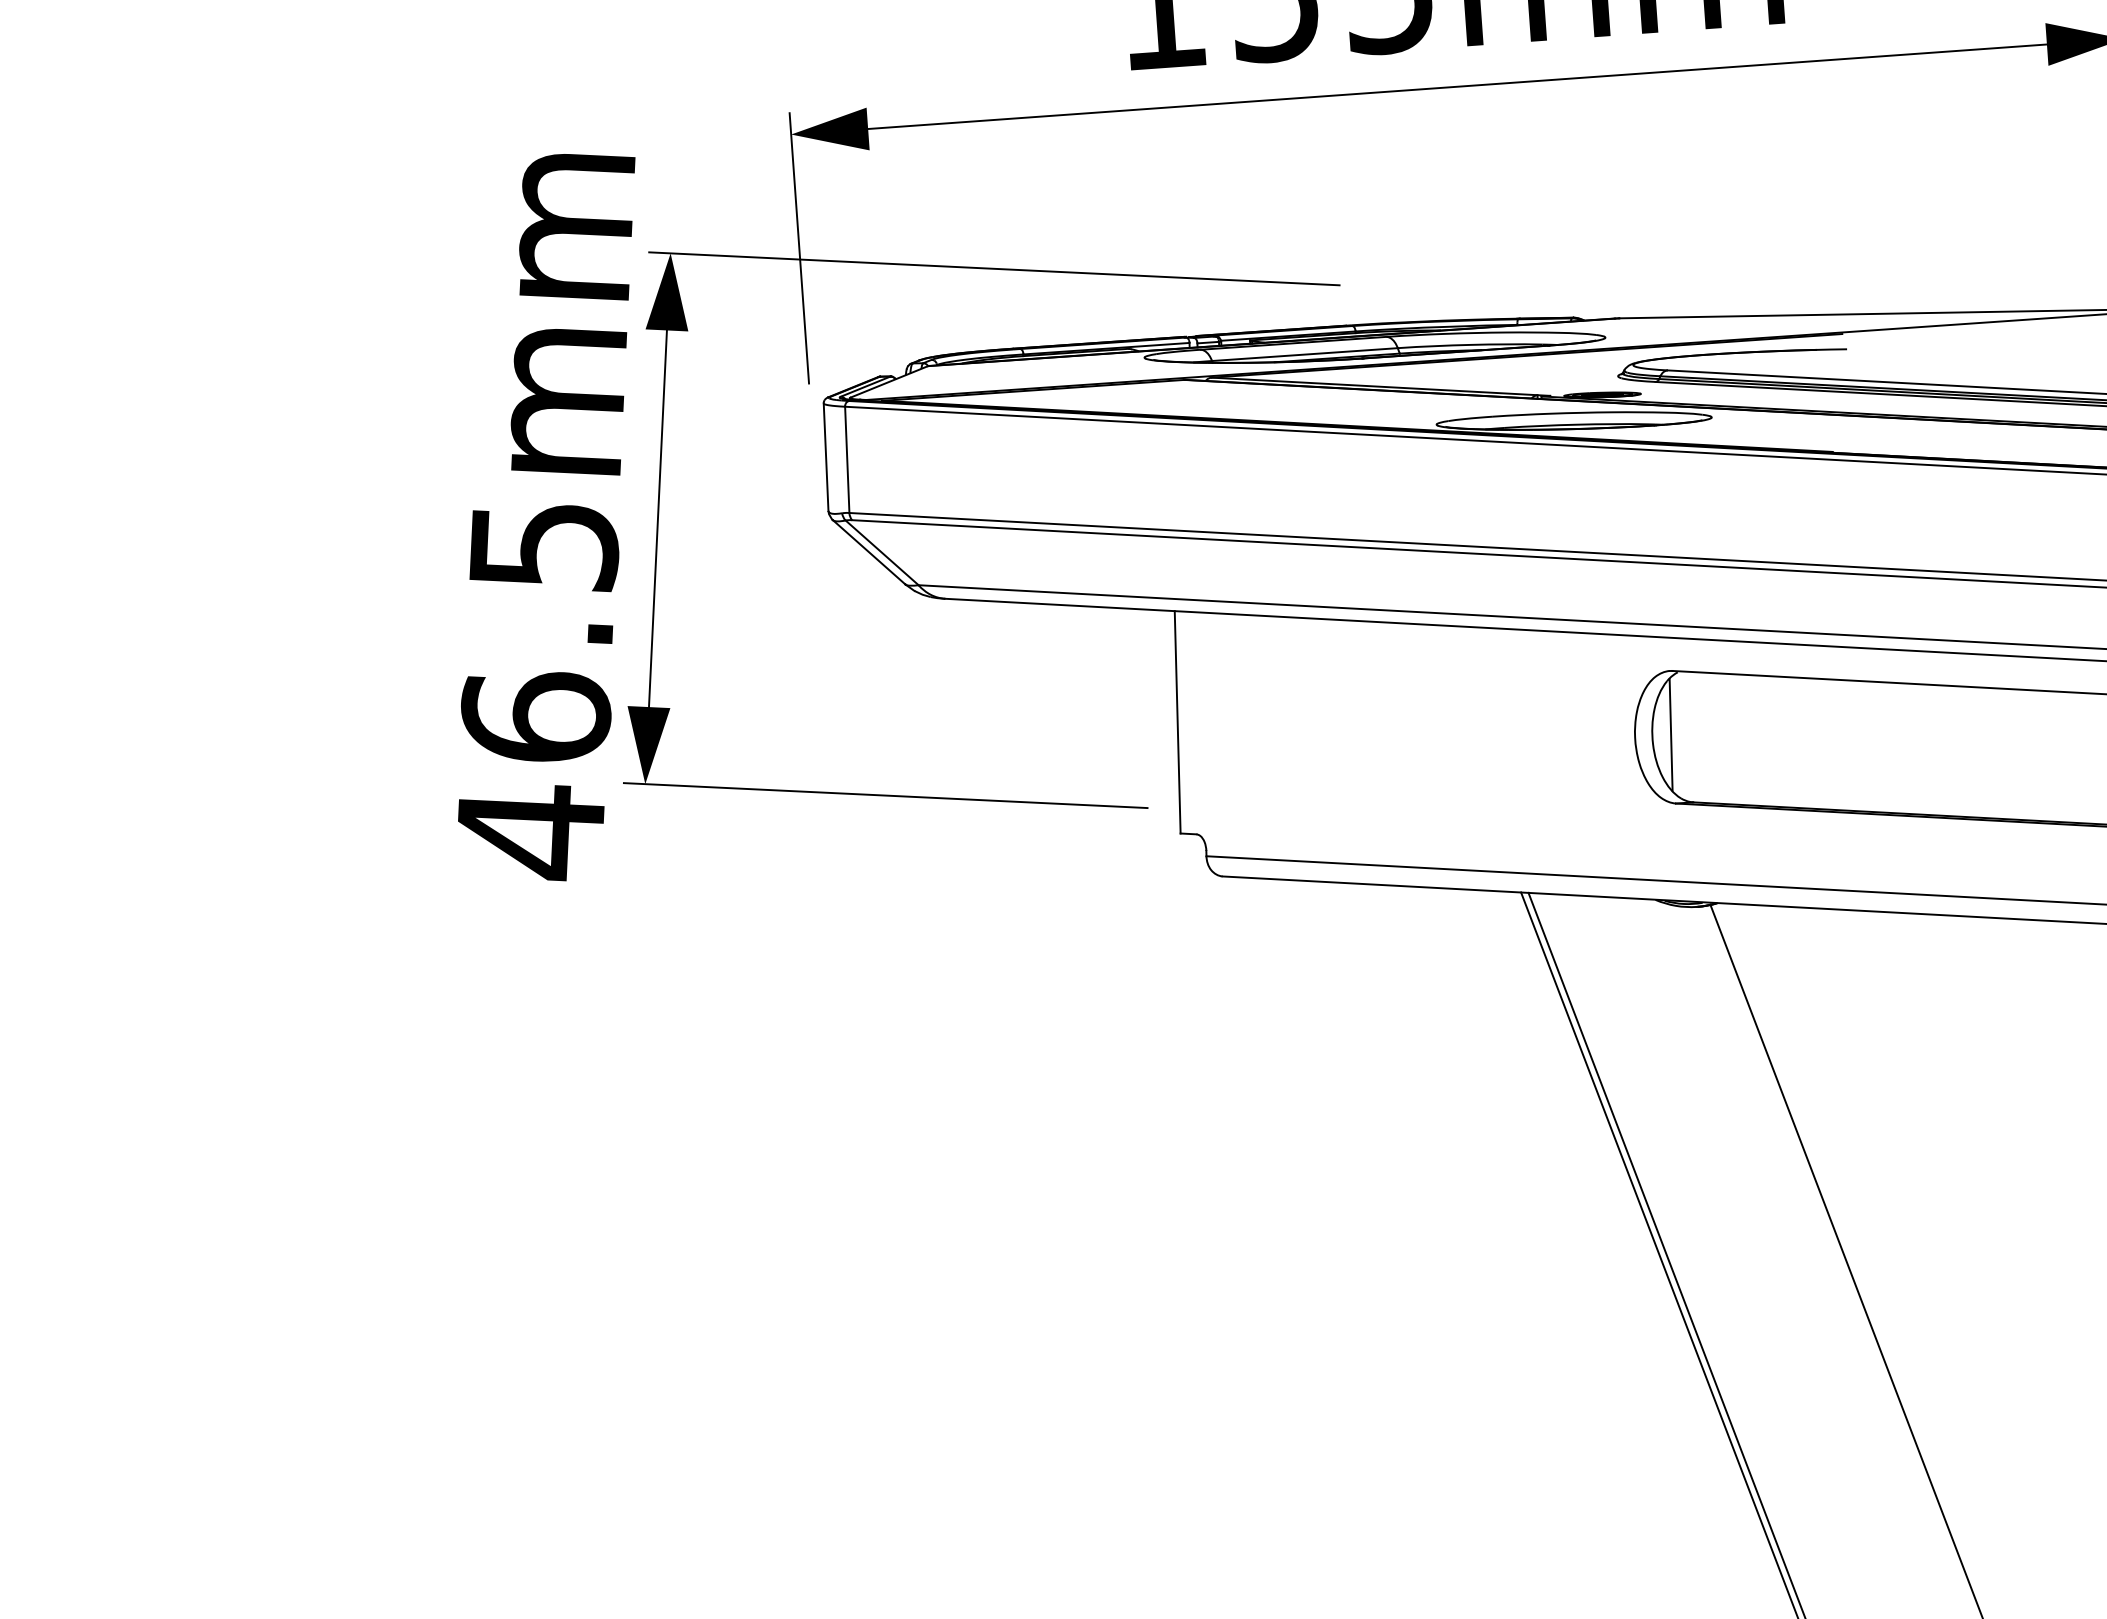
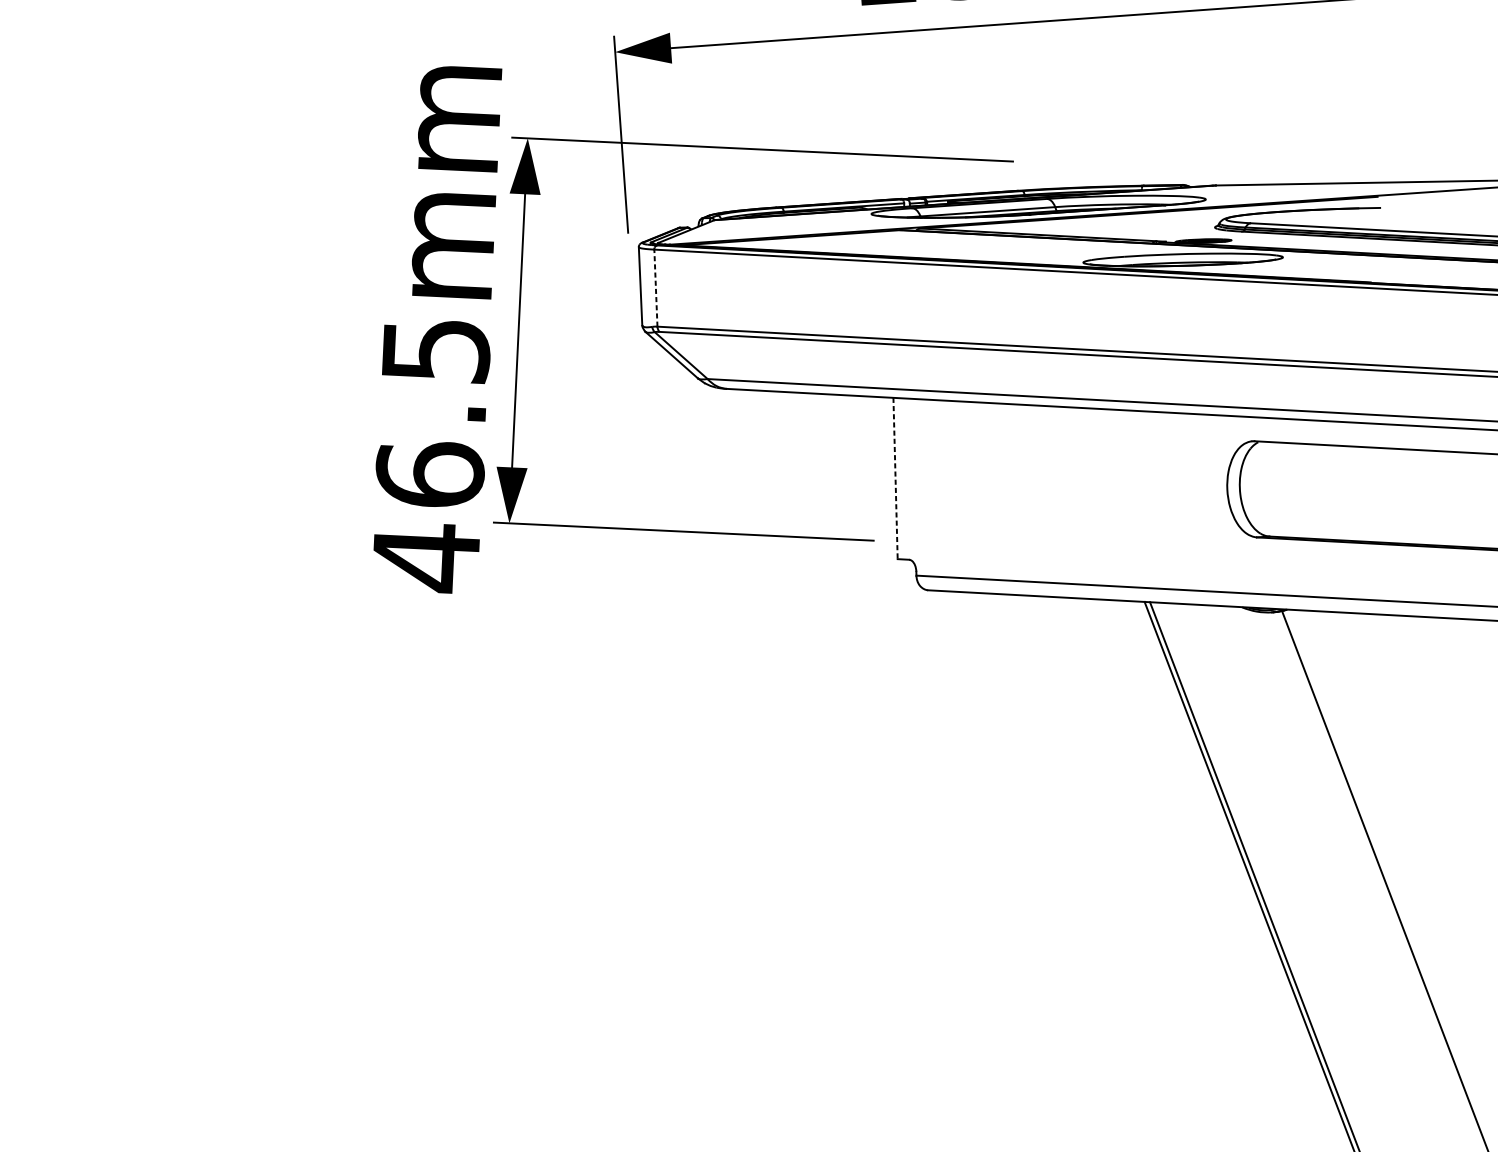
line: (847, 459) -> (656, 287), solid -> dashed
line: (1177, 722) -> (895, 478), solid -> dashed
line: (1670, 734) -> (1253, 487), removed

